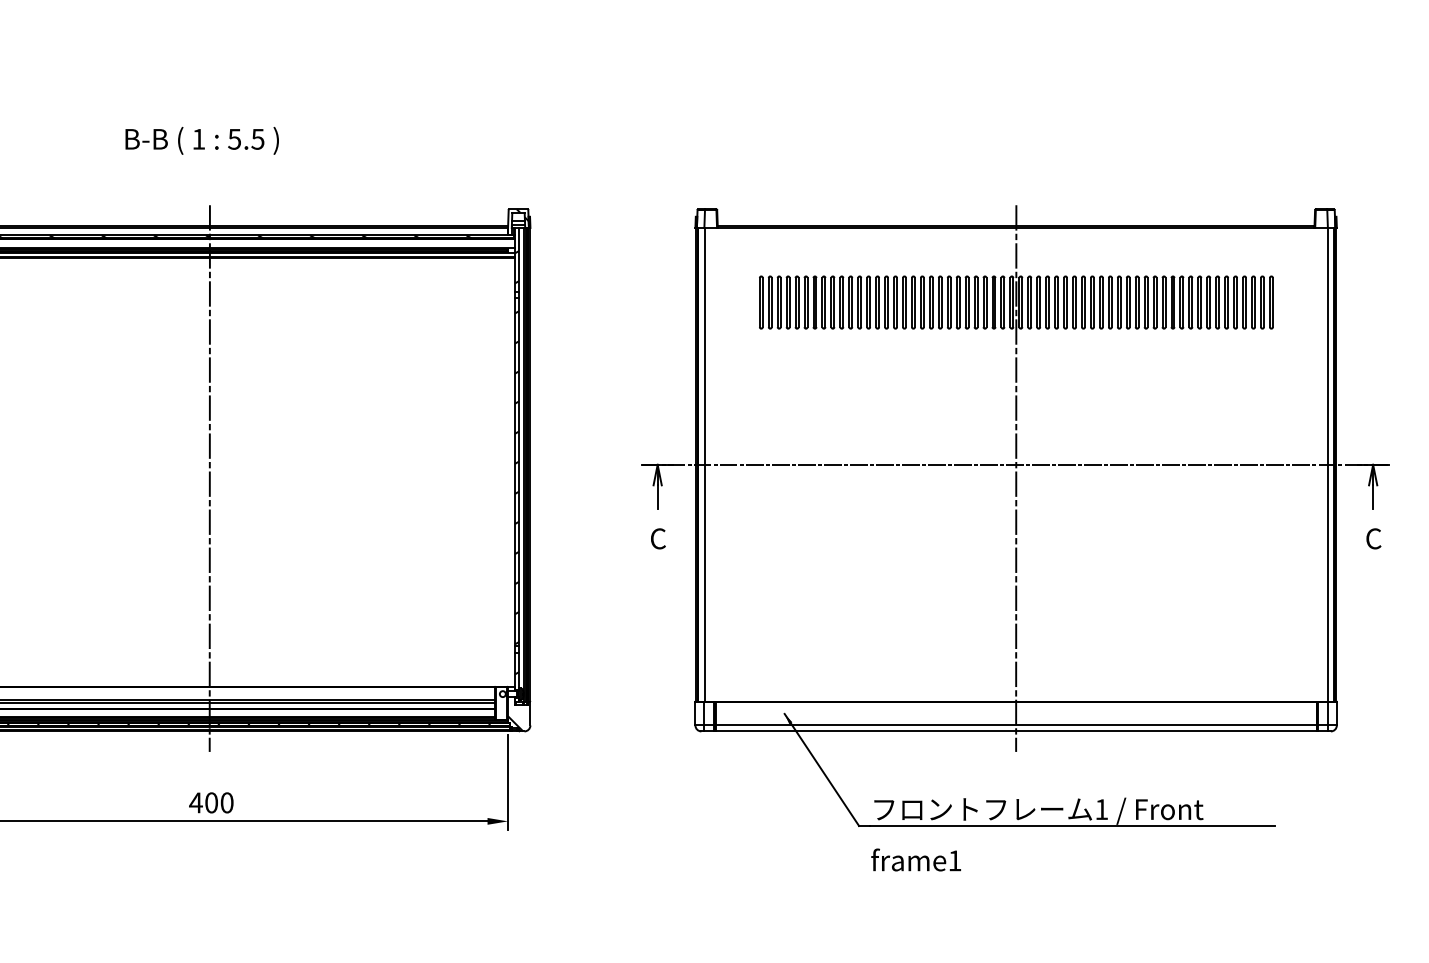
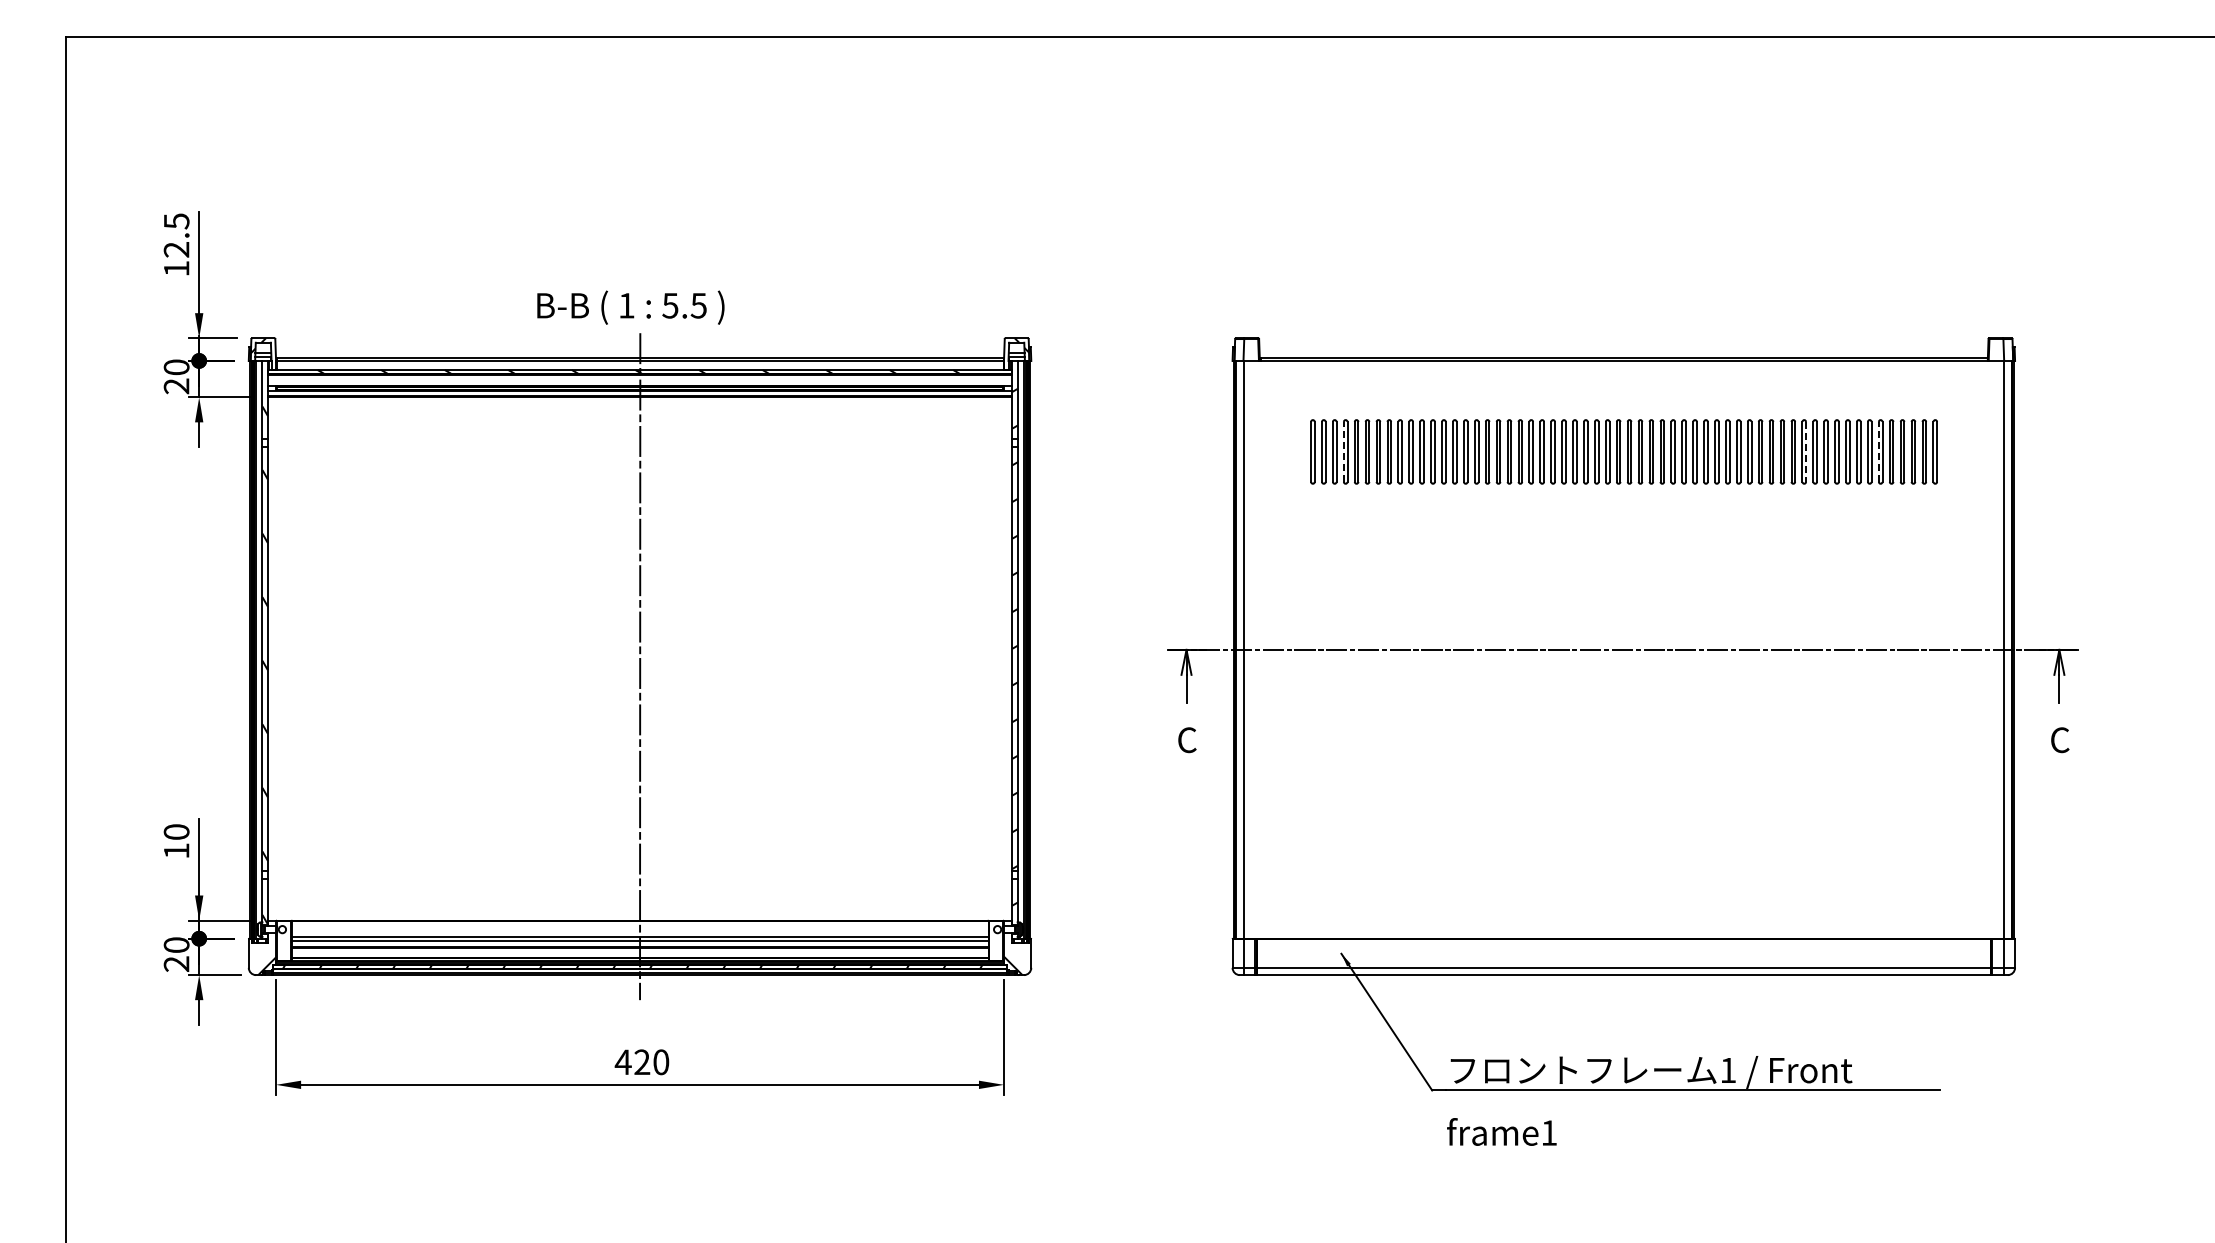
text: (201, 140) -> (630, 307), moved
line: (786, 302) -> (1343, 451), solid -> dashed
line: (1224, 302) -> (1878, 451), solid -> dashed
line: (1165, 303) -> (1806, 452), solid -> dashed
line: (1015, 478) -> (1623, 666), removed
text: (211, 803) -> (642, 1062), 400 -> 420

